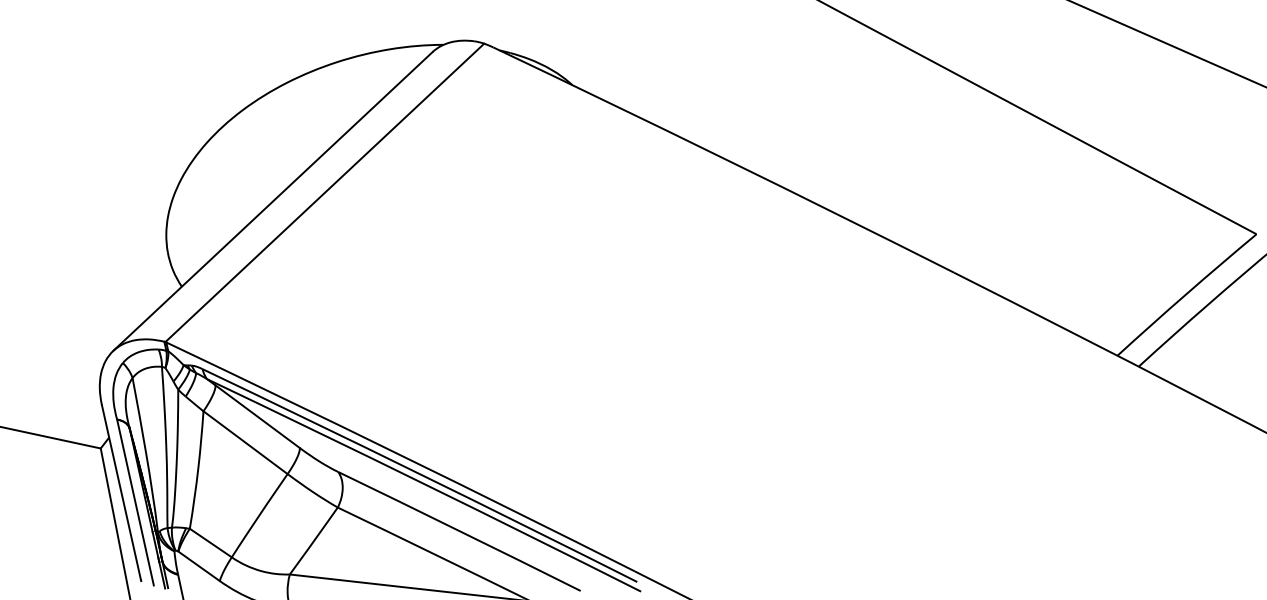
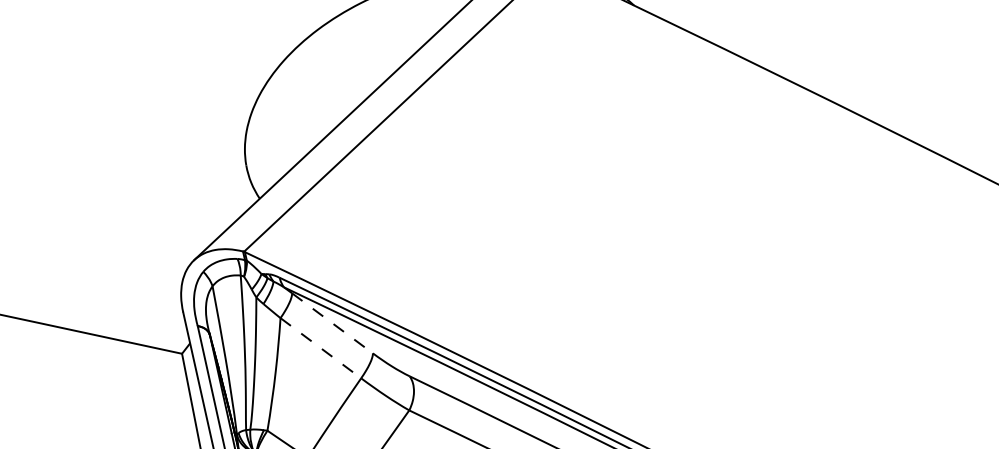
line: (257, 416) -> (332, 323), solid -> dashed
line: (245, 442) -> (320, 348), solid -> dashed

